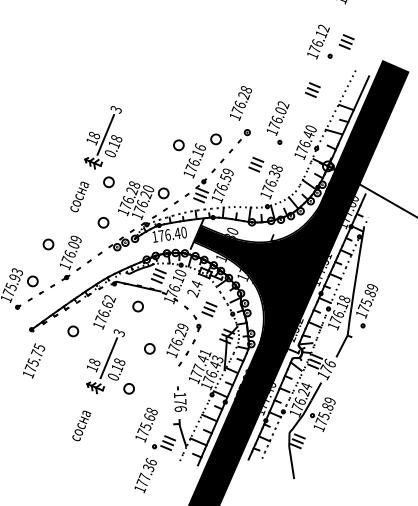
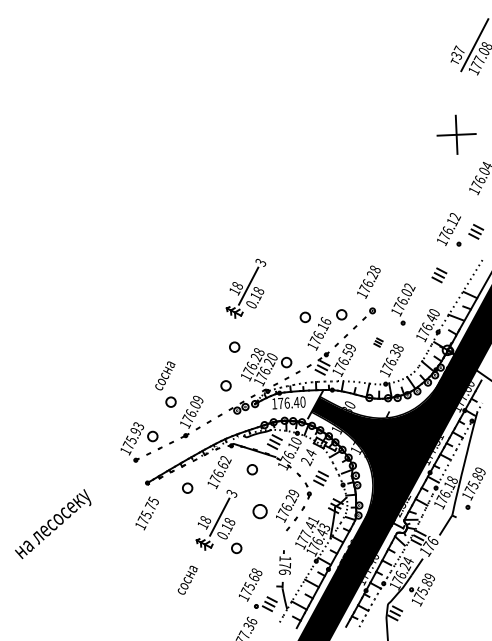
part: (102, 137) -> (245, 288), moved
part: (256, 164) -> (378, 342), size x0.6
text: (79, 196) -> (165, 375), moved
part: (149, 348) -> (259, 511), size x1.4

